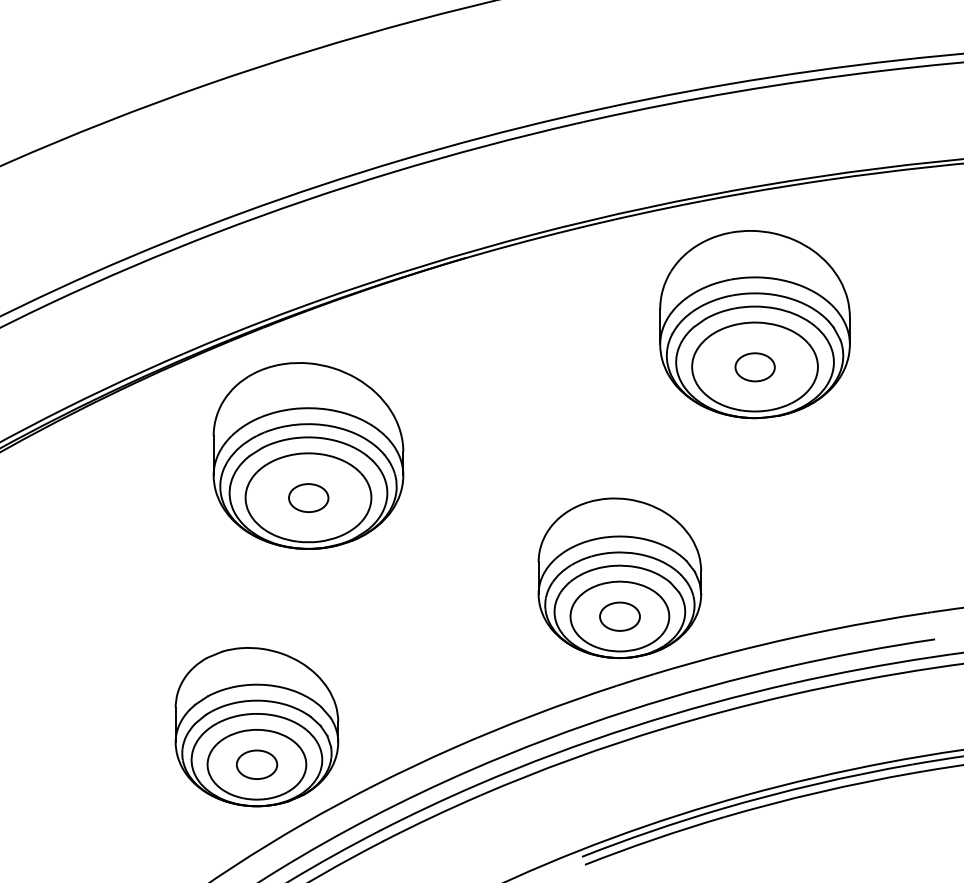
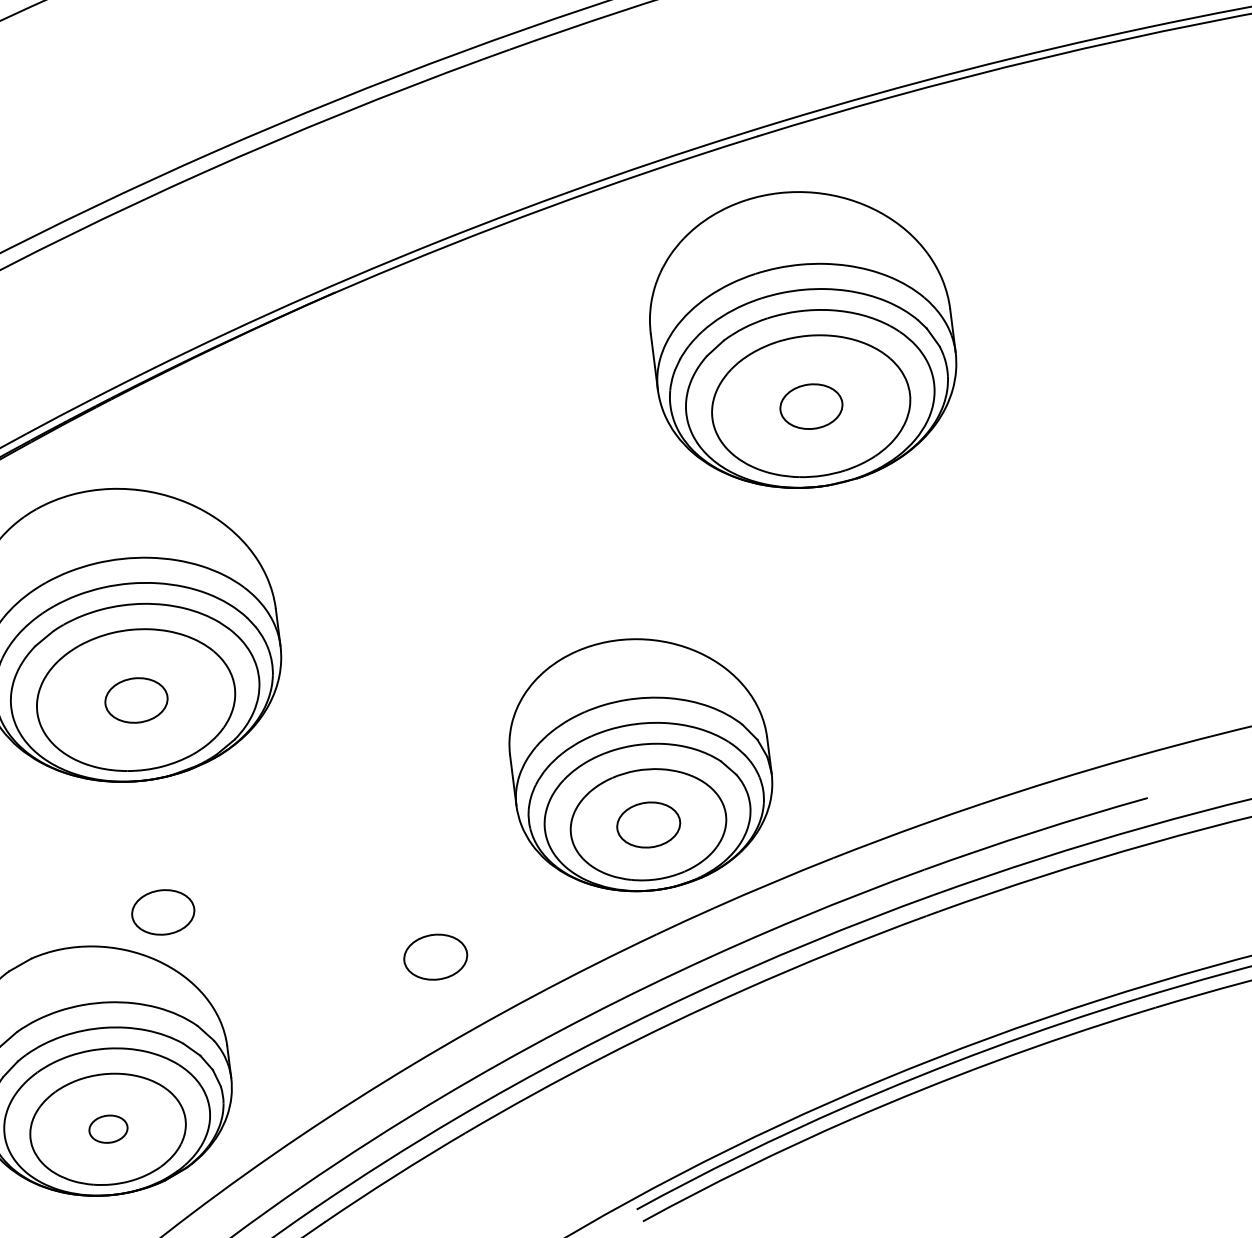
part: (308, 632) -> (162, 911), added
part: (475, 682) -> (434, 956), added
part: (257, 764) -> (108, 1128), size x0.6

